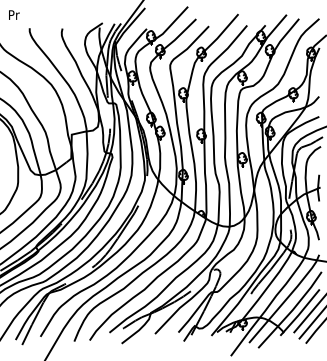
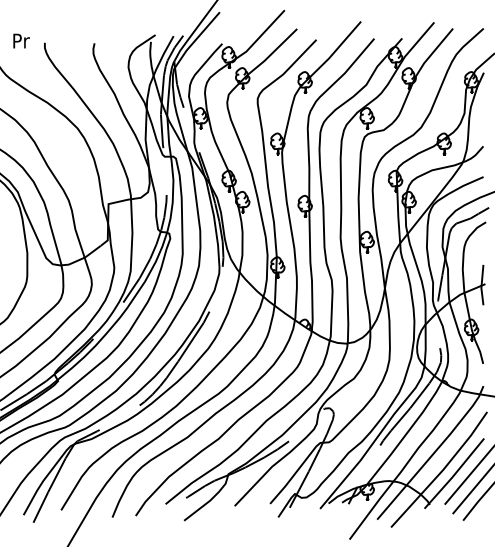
text: (14, 14) -> (21, 40), moved

